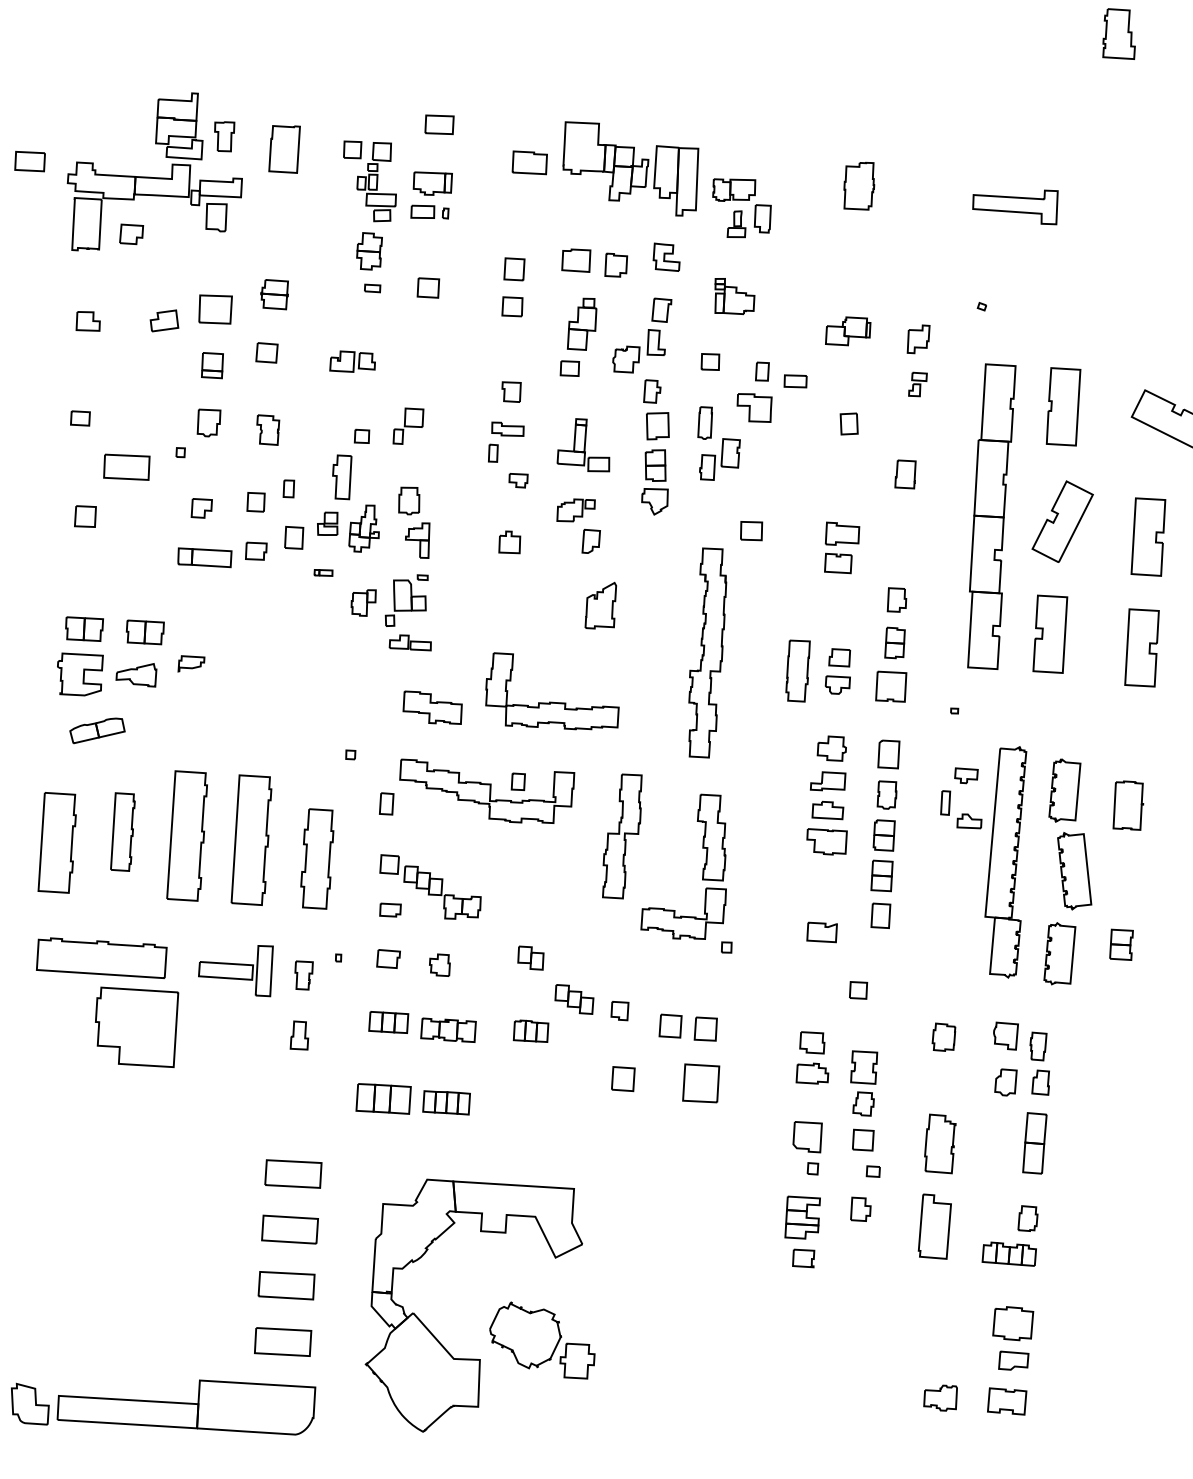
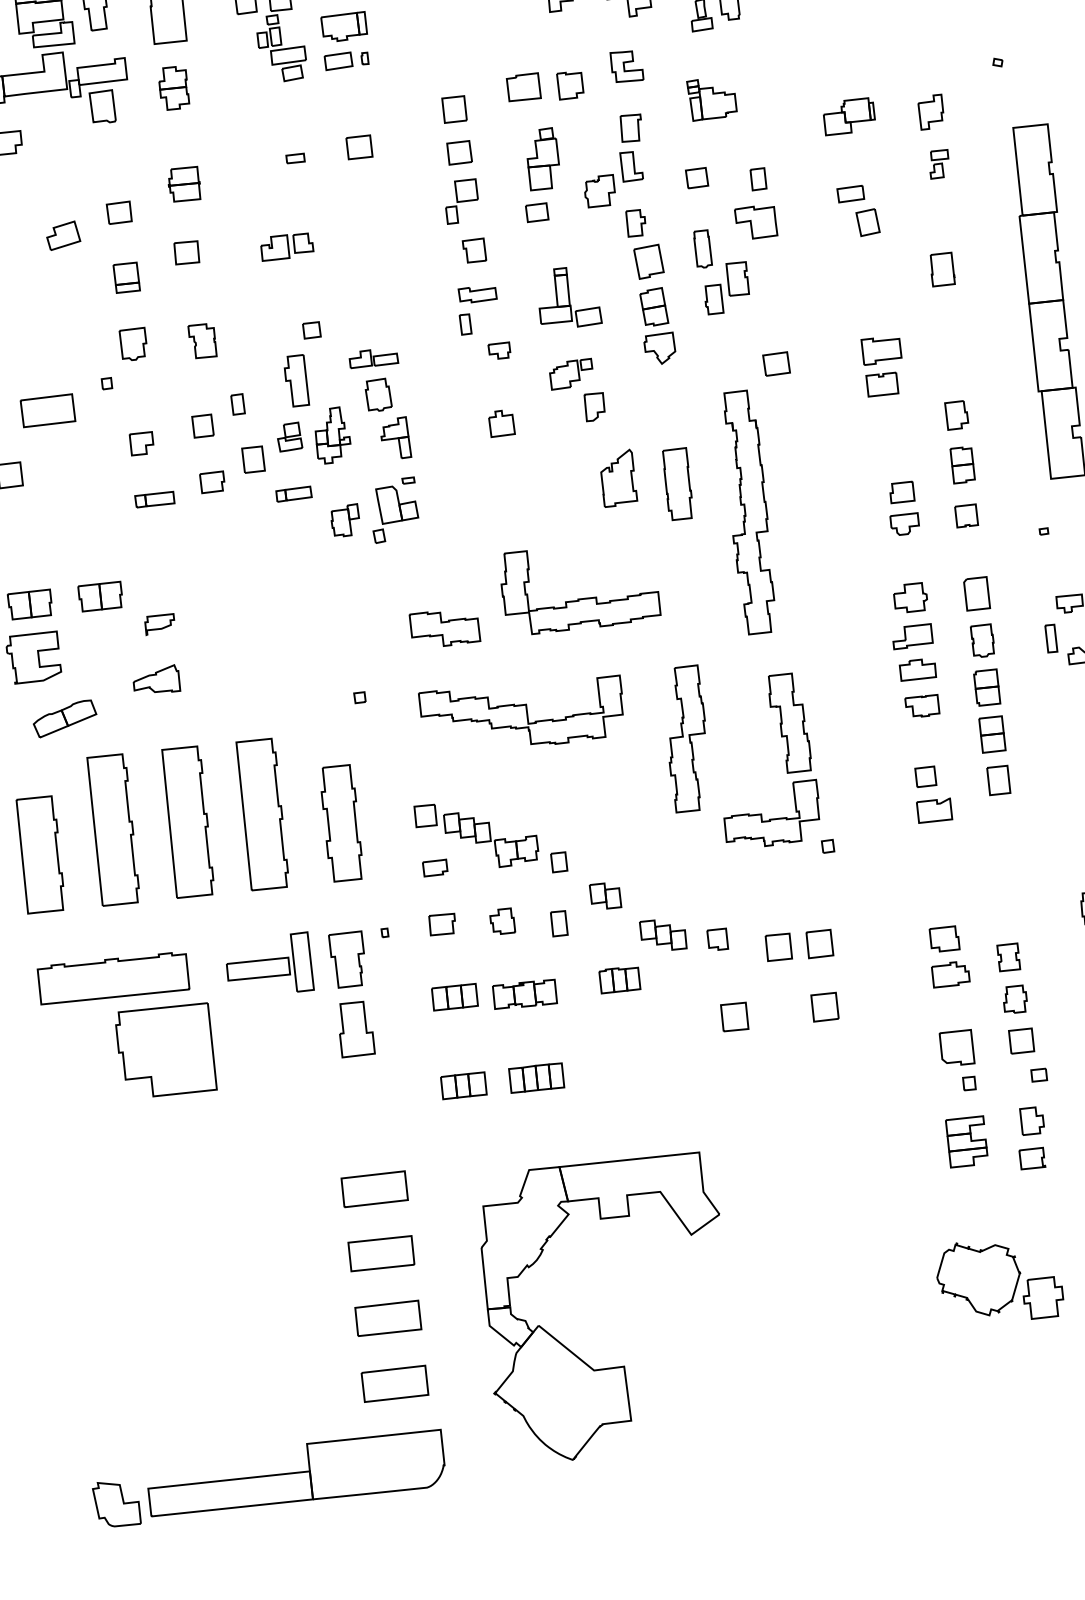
part: (369, 251) -> (174, 88), moved
part: (215, 309) -> (119, 212), size x0.62
part: (795, 381) -> (850, 194), moved
part: (408, 425) -> (461, 200), moved
part: (204, 557) -> (154, 499), size x0.62
part: (323, 572) -> (293, 493), size x1.67
part: (409, 642) -> (372, 357), moved
part: (797, 670) -> (677, 483), moved
part: (136, 675) -> (156, 681), moved
part: (890, 686) -> (965, 515), size x0.62
part: (517, 781) -> (558, 862), moved
part: (386, 803) -> (558, 923), moved
part: (122, 831) -> (112, 829), size x1.67
part: (826, 842) -> (922, 706), size x0.71
part: (303, 975) -> (348, 959), size x1.67
part: (858, 990) -> (925, 776), moved
part: (299, 1035) -> (355, 1029), size x1.67
part: (864, 1066) -> (1008, 956), size x0.71
part: (701, 1083) -> (825, 1007), size x0.62
part: (383, 1098) -> (463, 1085), size x0.71
part: (803, 1258) -> (1032, 1158), moved
part: (542, 1340) -> (999, 1280), moved

